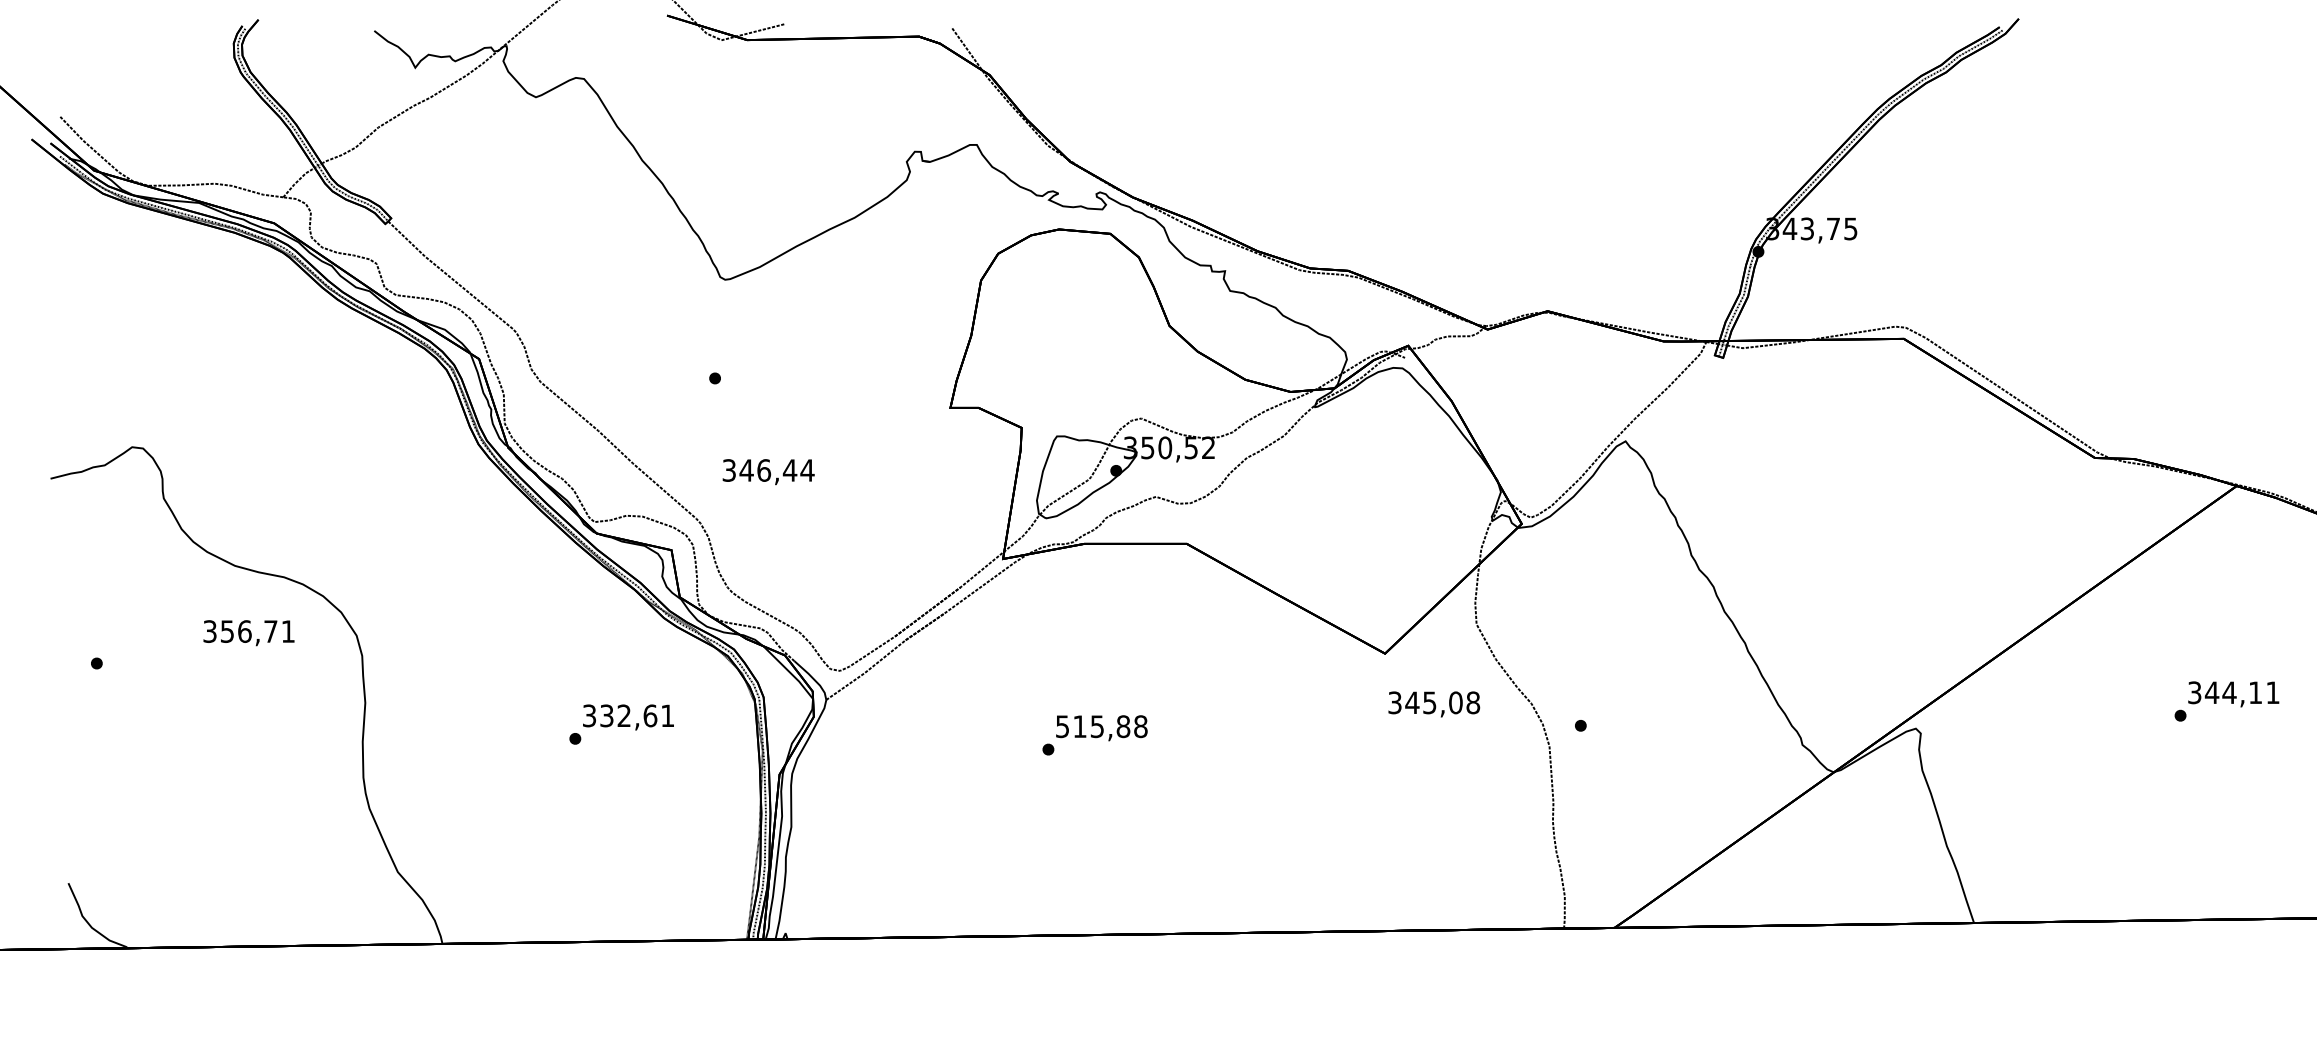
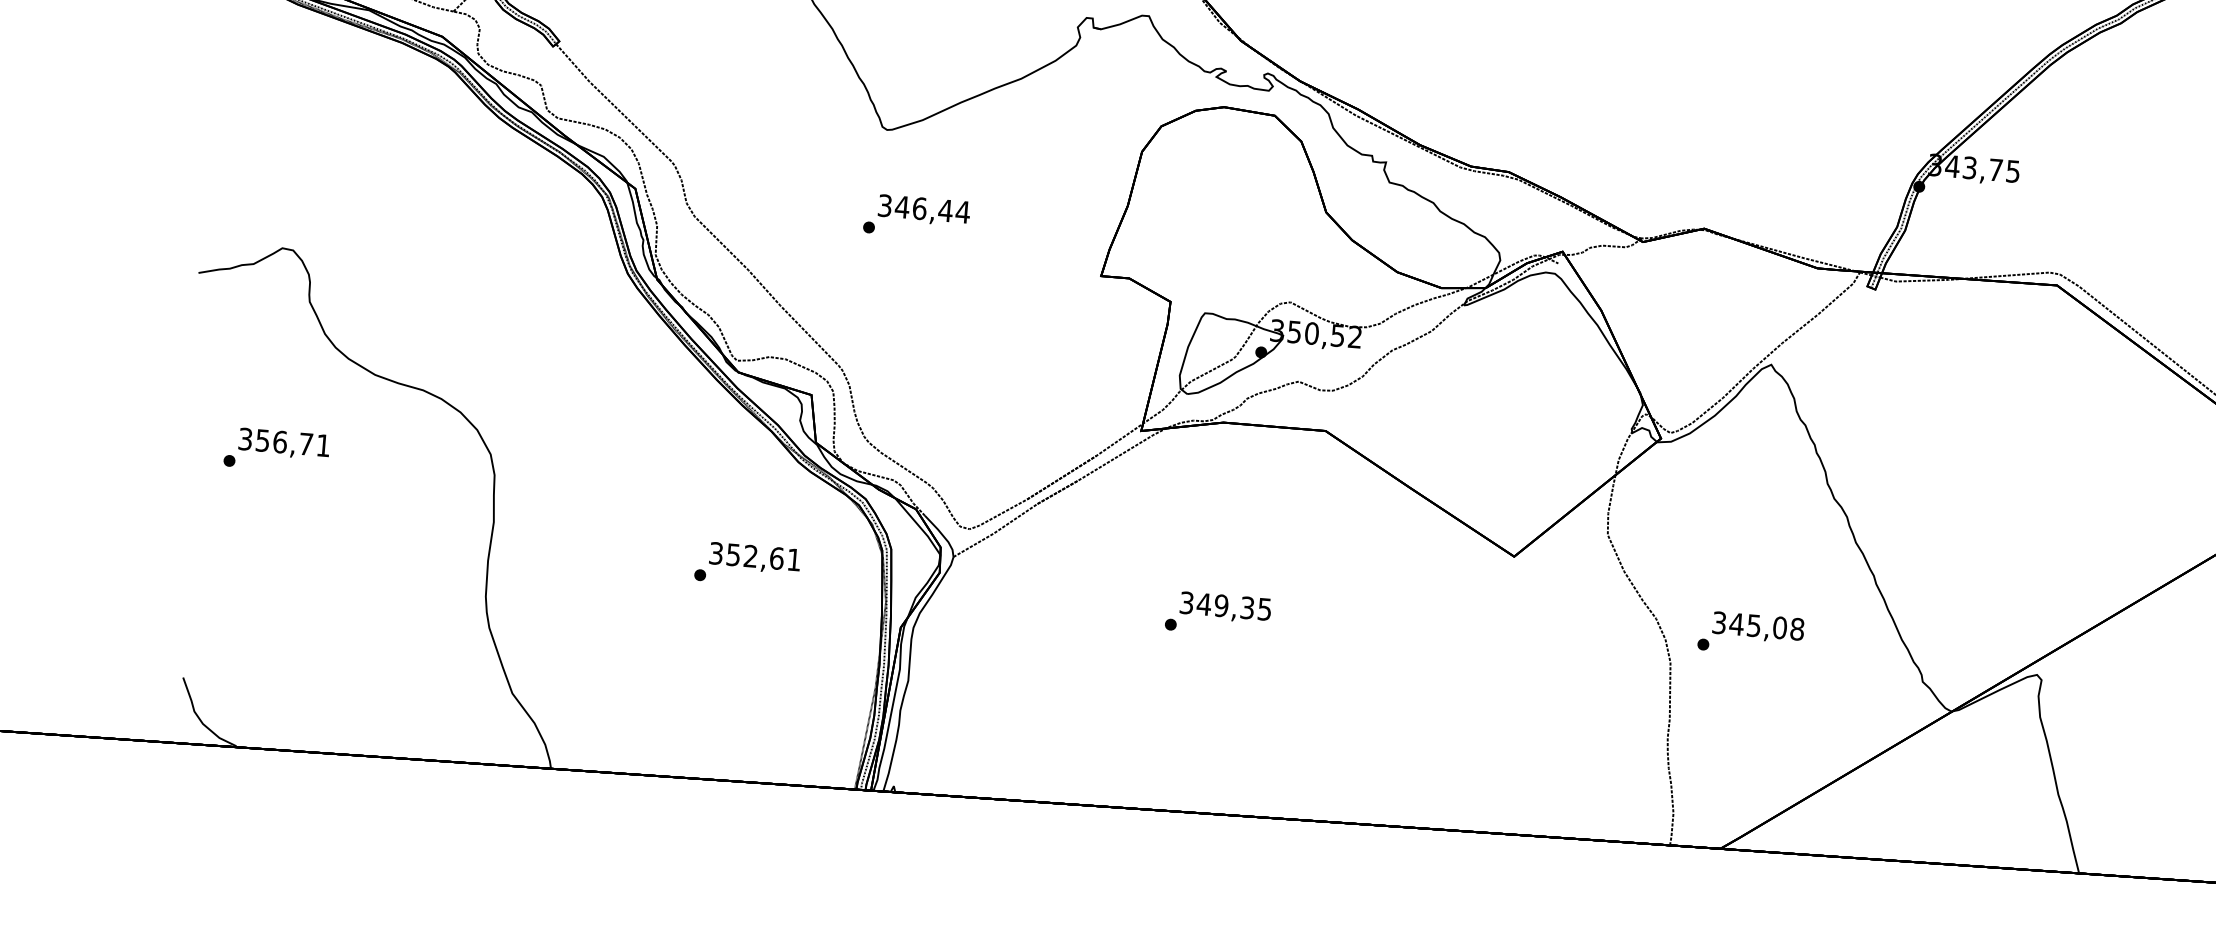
text: (768, 472) -> (923, 210), moved
text: (248, 633) -> (283, 444), moved
text: (1434, 704) -> (1758, 627), moved
text: (607, 715) -> (734, 554), 332,61 -> 352,61
text: (1101, 726) -> (1225, 606), 515,88 -> 349,35

